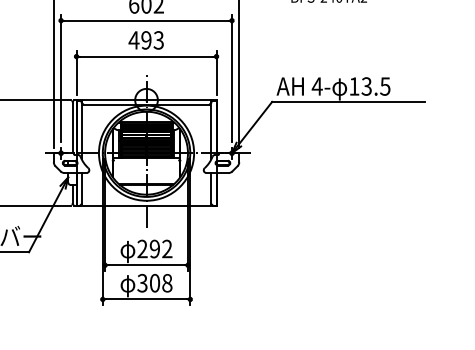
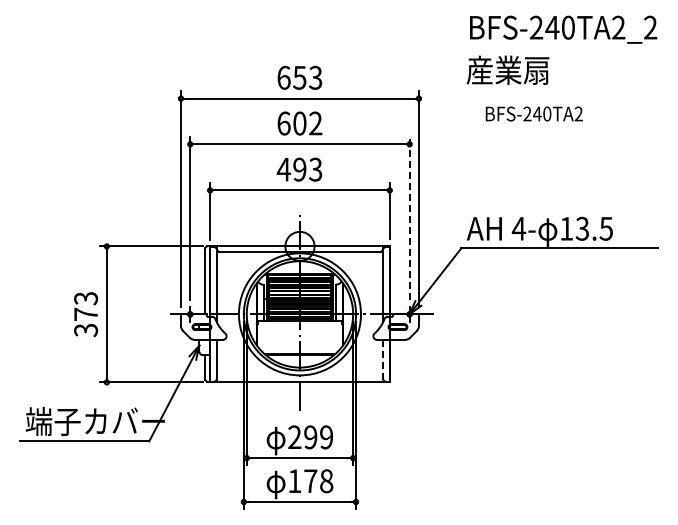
line: (231, 77) -> (409, 217), solid -> dashed
line: (211, 188) -> (383, 359), solid -> dashed
text: (167, 249) -> (326, 437), 292 -> 299
text: (148, 283) -> (302, 481), 308 -> 178

